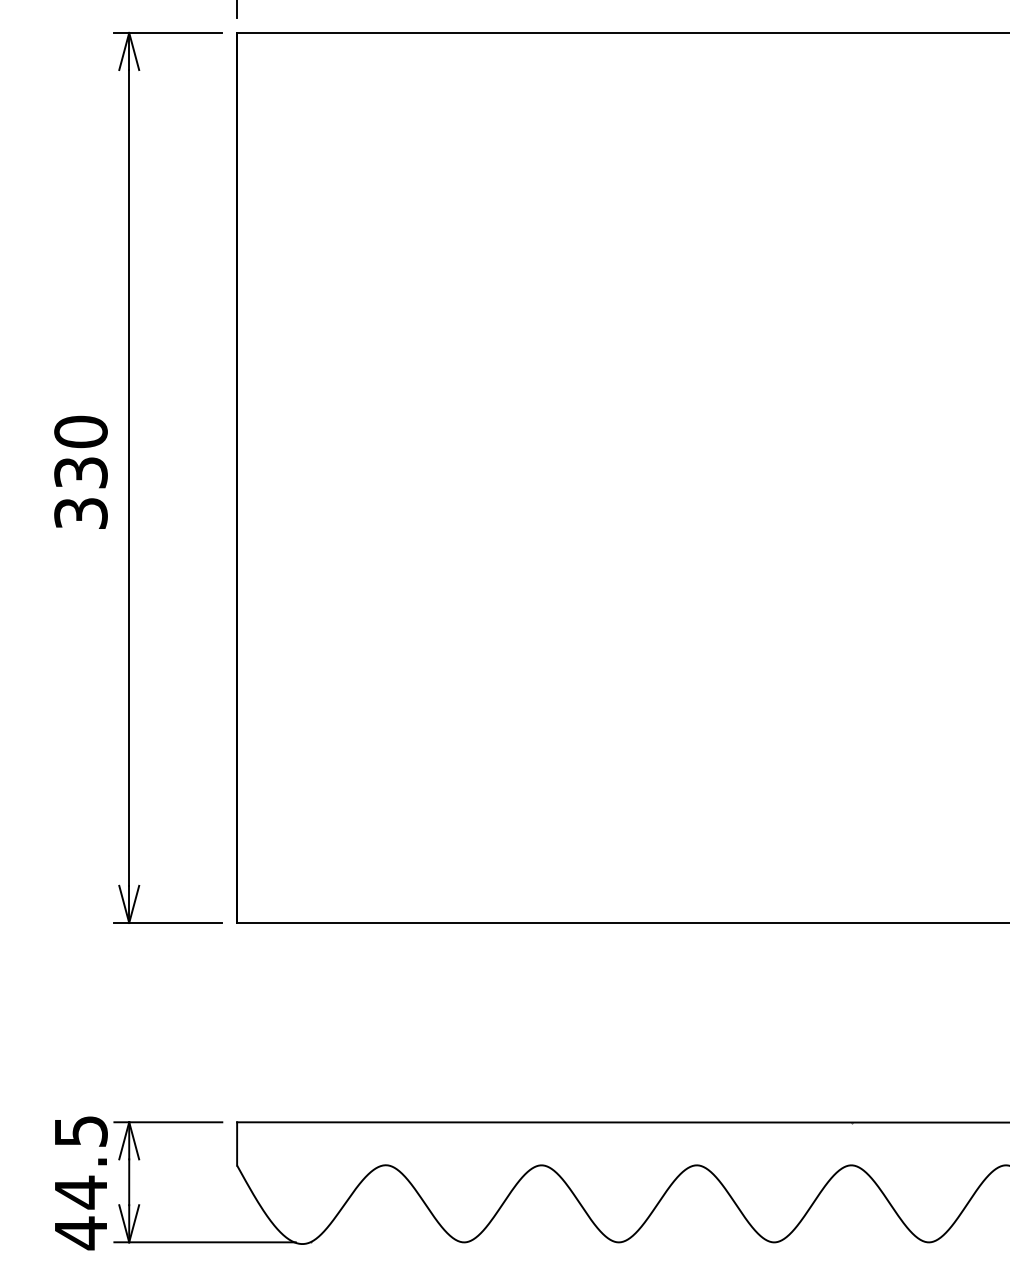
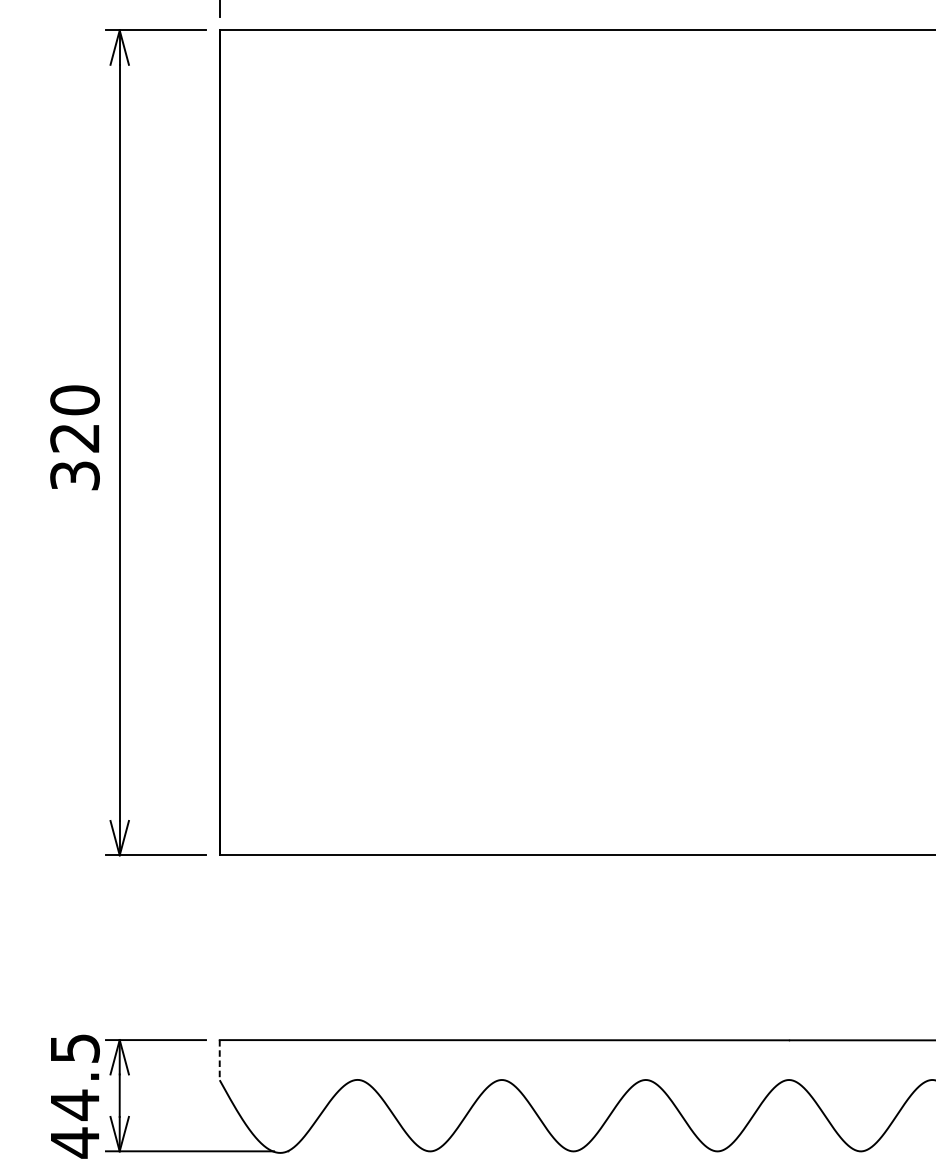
text: (80, 472) -> (74, 437), 330 -> 320
line: (237, 1143) -> (220, 1059), solid -> dashed

